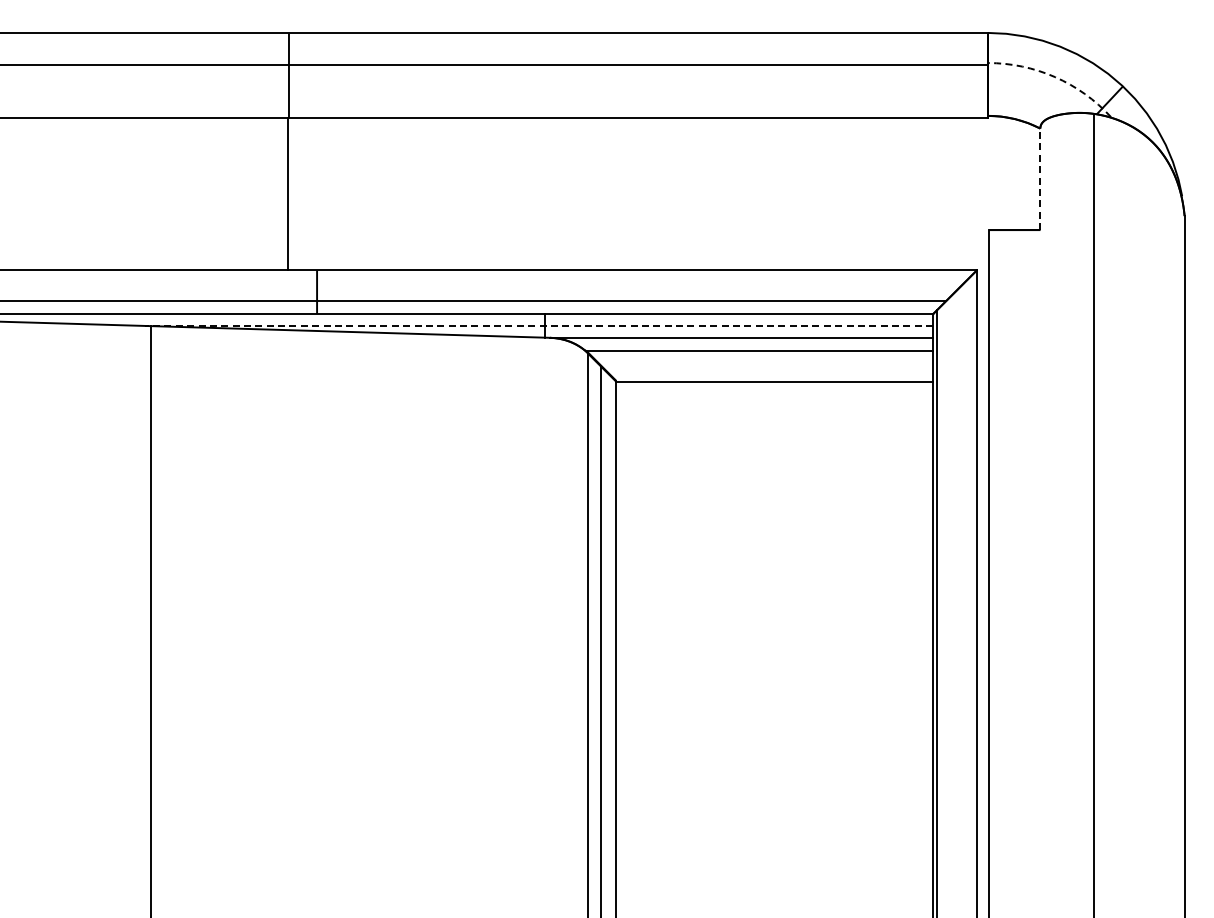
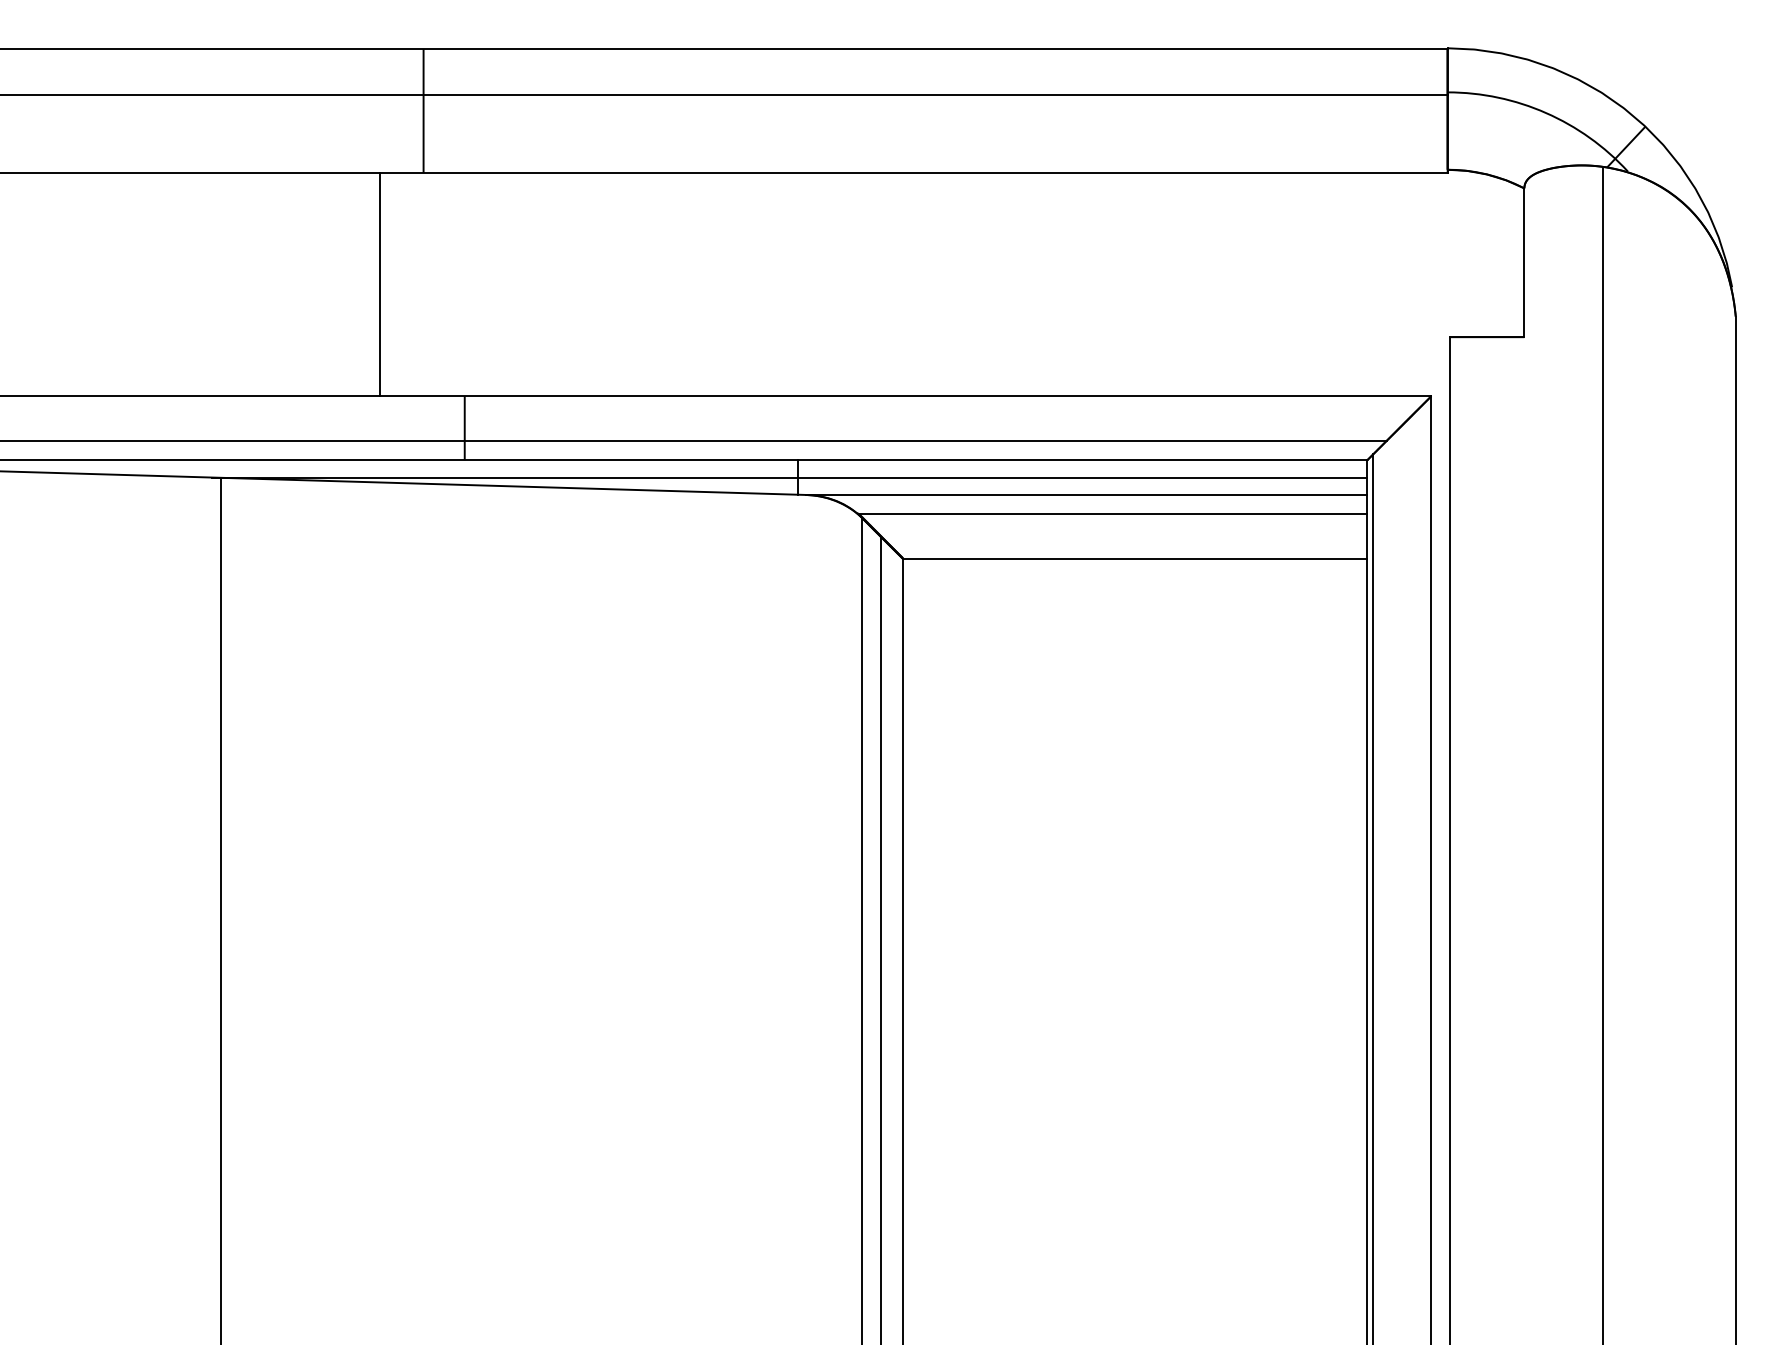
arc: (1055, 77) -> (1546, 113), dashed -> solid
line: (1040, 179) -> (1524, 263), dashed -> solid
line: (288, 194) -> (380, 284), moved
line: (538, 325) -> (789, 476), dashed -> solid

